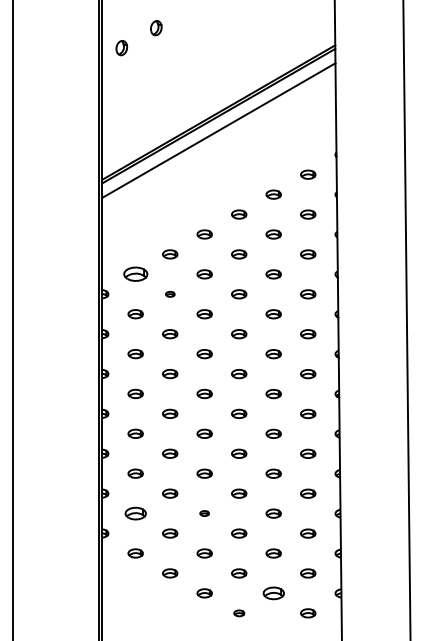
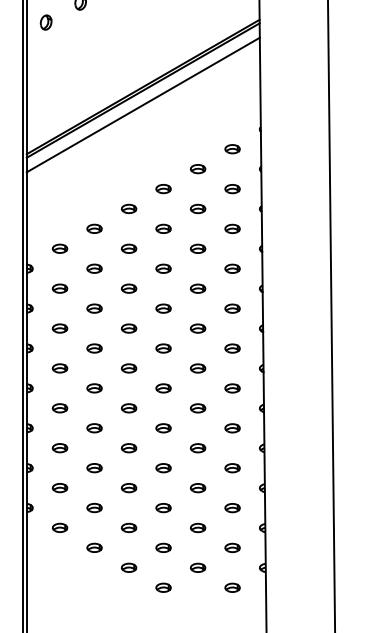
part: (135, 274) -> (59, 248), size x0.62
part: (170, 294) -> (94, 268), size x1.67
part: (135, 513) -> (59, 487), size x0.71
part: (204, 513) -> (128, 487), size x1.67
part: (273, 593) -> (197, 567), size x0.71
part: (239, 613) -> (163, 587), size x1.43

